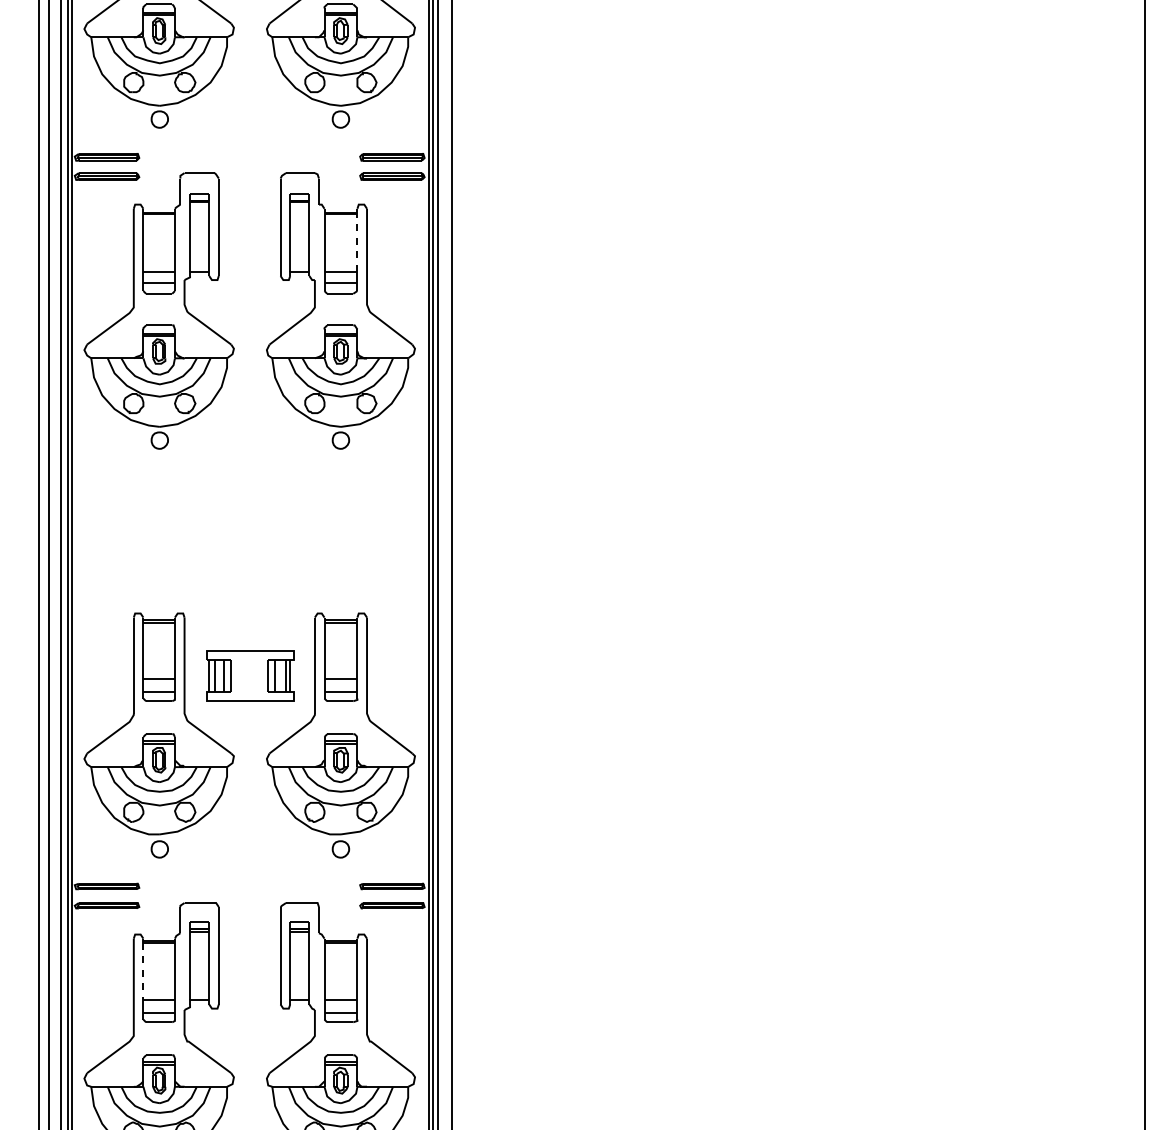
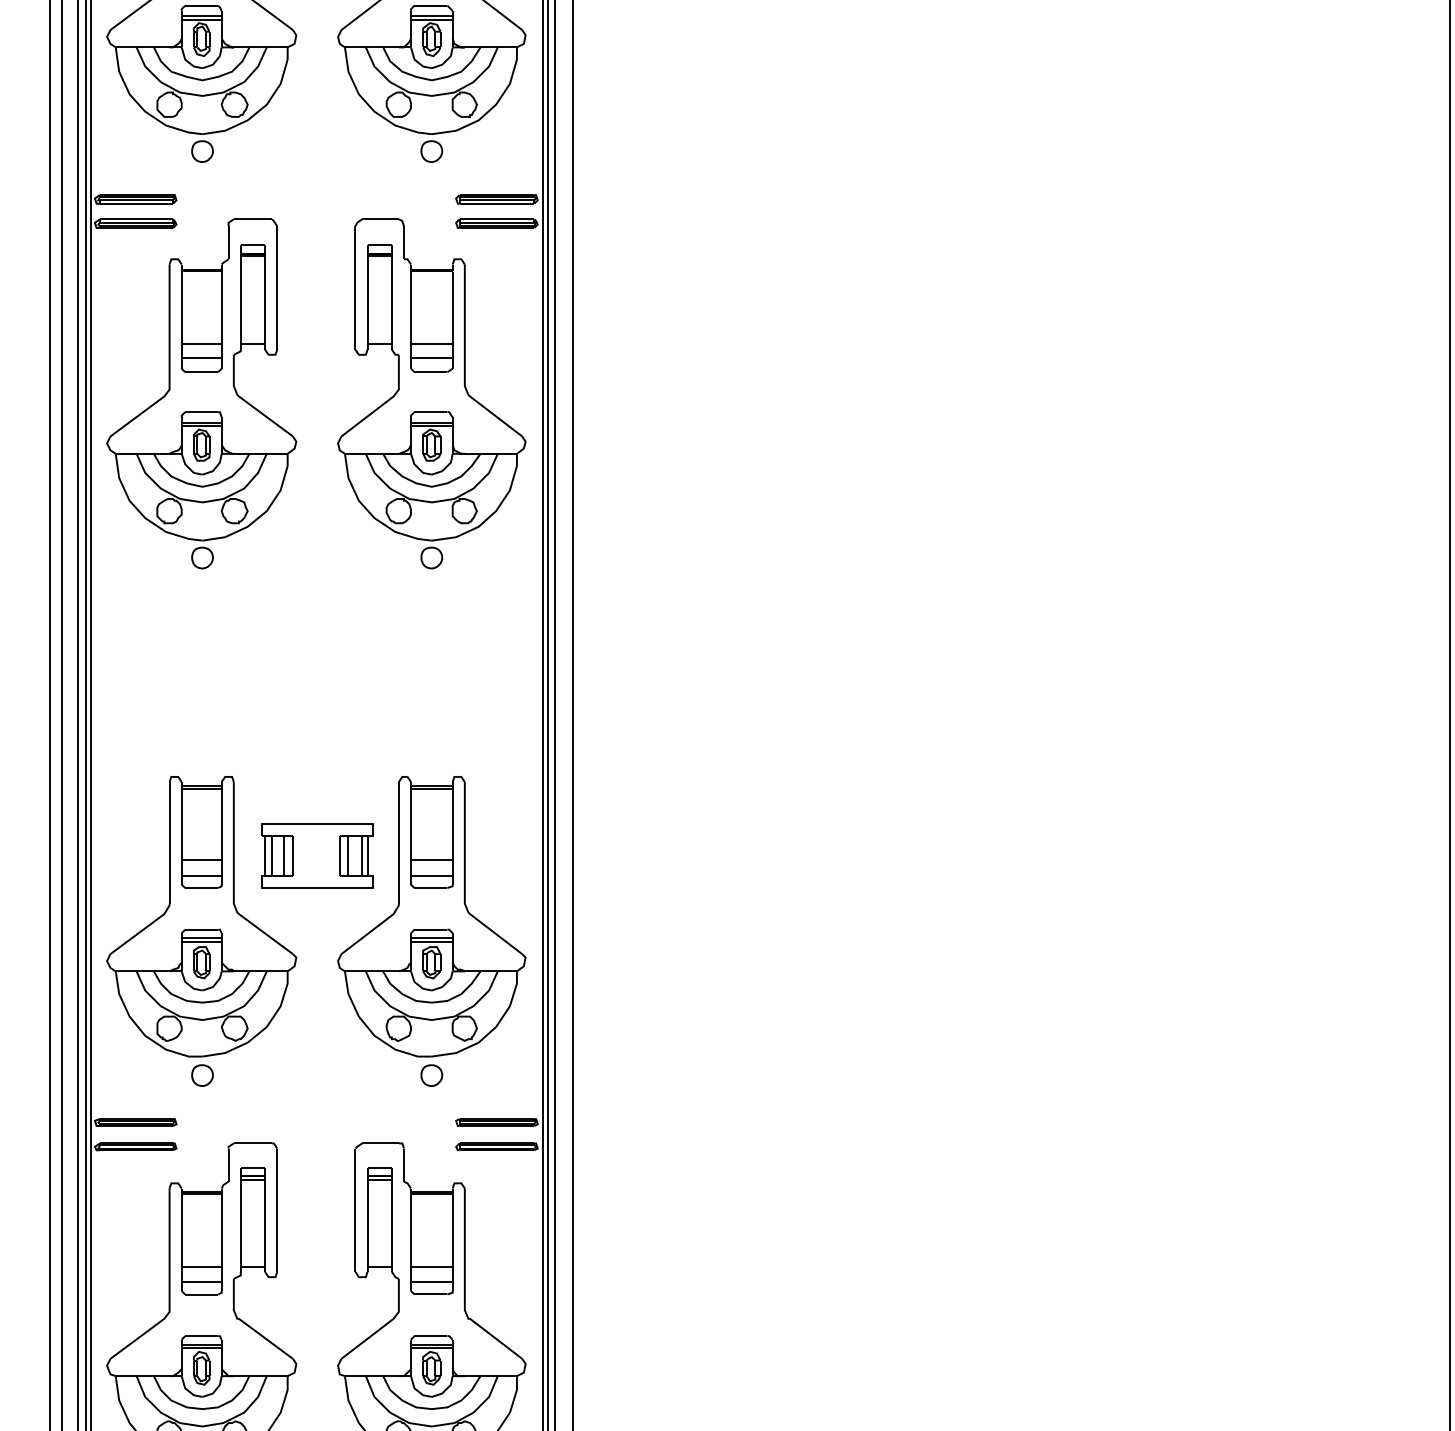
line: (357, 243) -> (452, 308), dashed -> solid
line: (143, 971) -> (181, 1230), dashed -> solid

